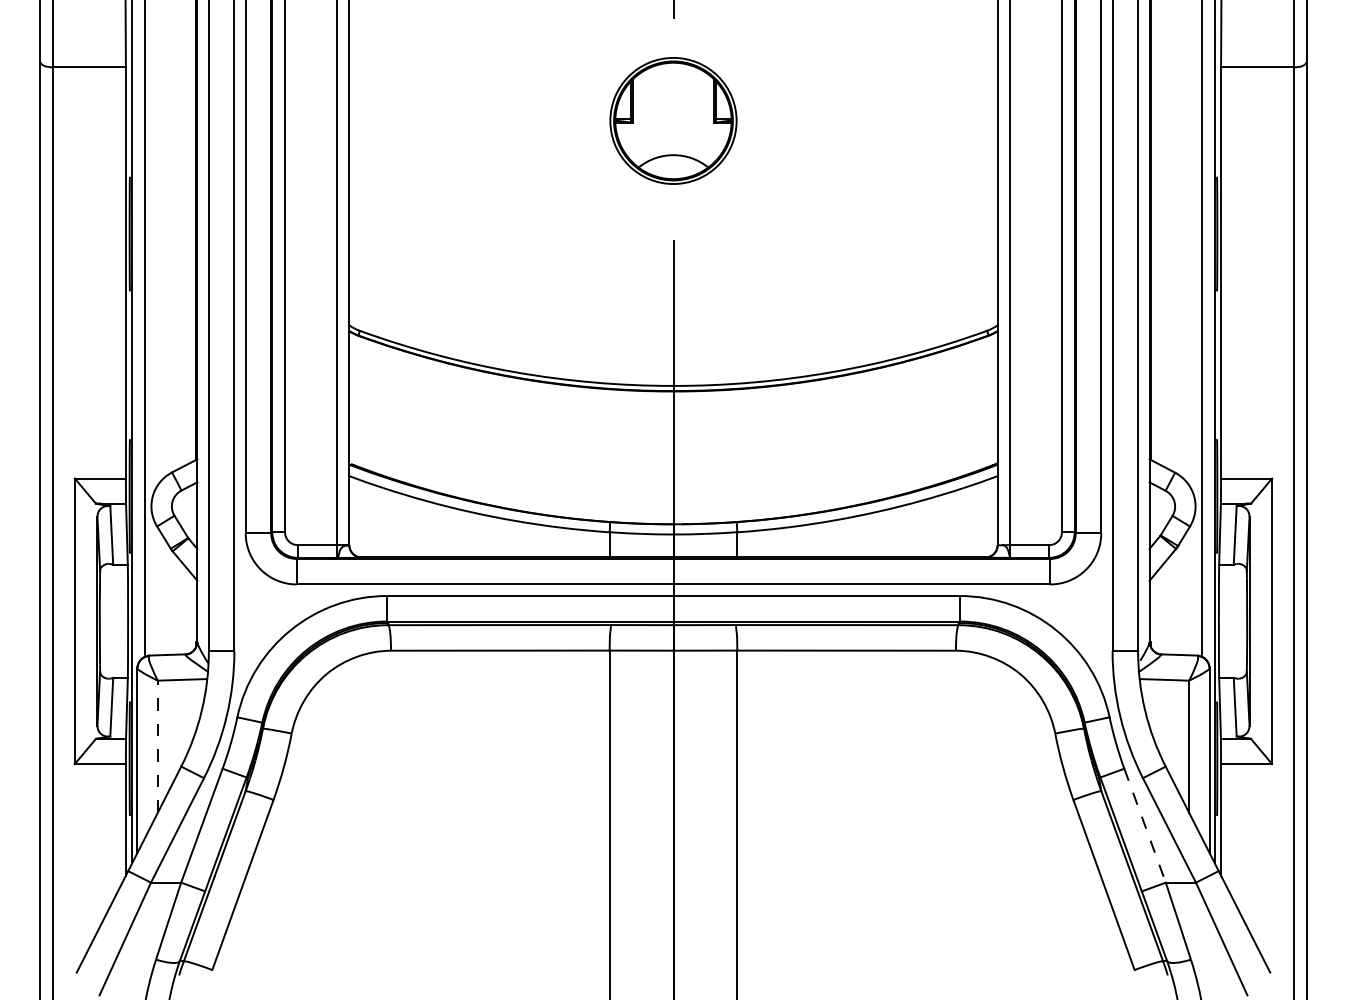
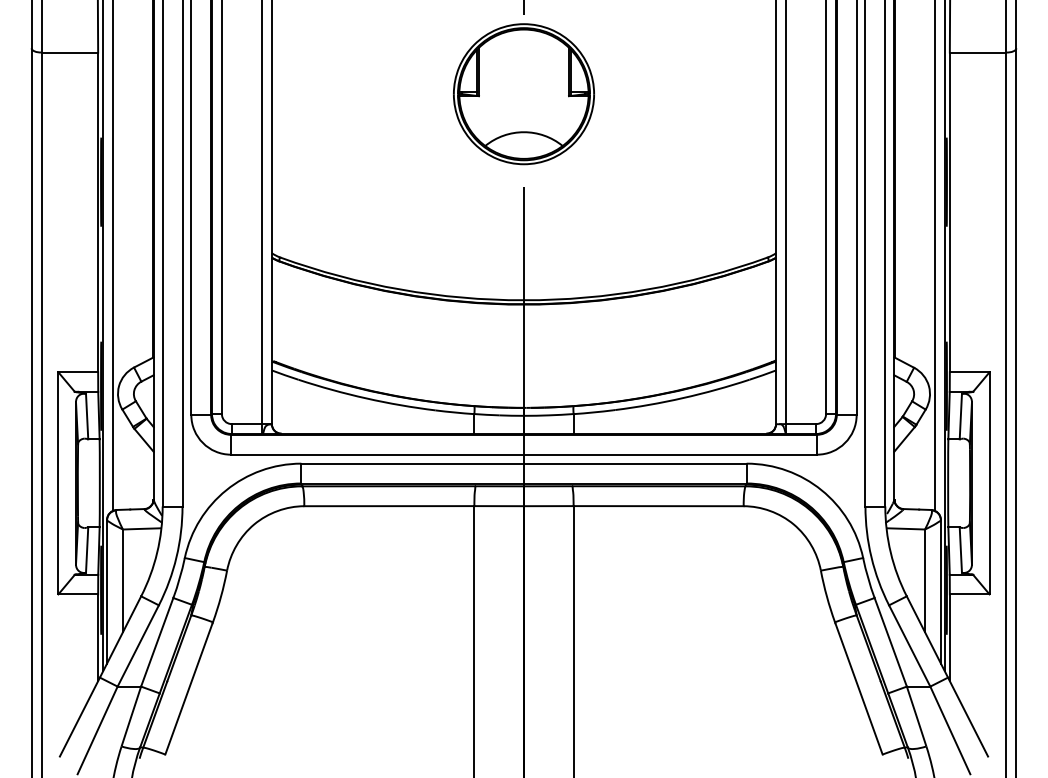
part: (673, 120) -> (524, 93), size x1.43
line: (157, 746) -> (122, 580), dashed -> solid
line: (1145, 825) -> (891, 642), dashed -> solid

